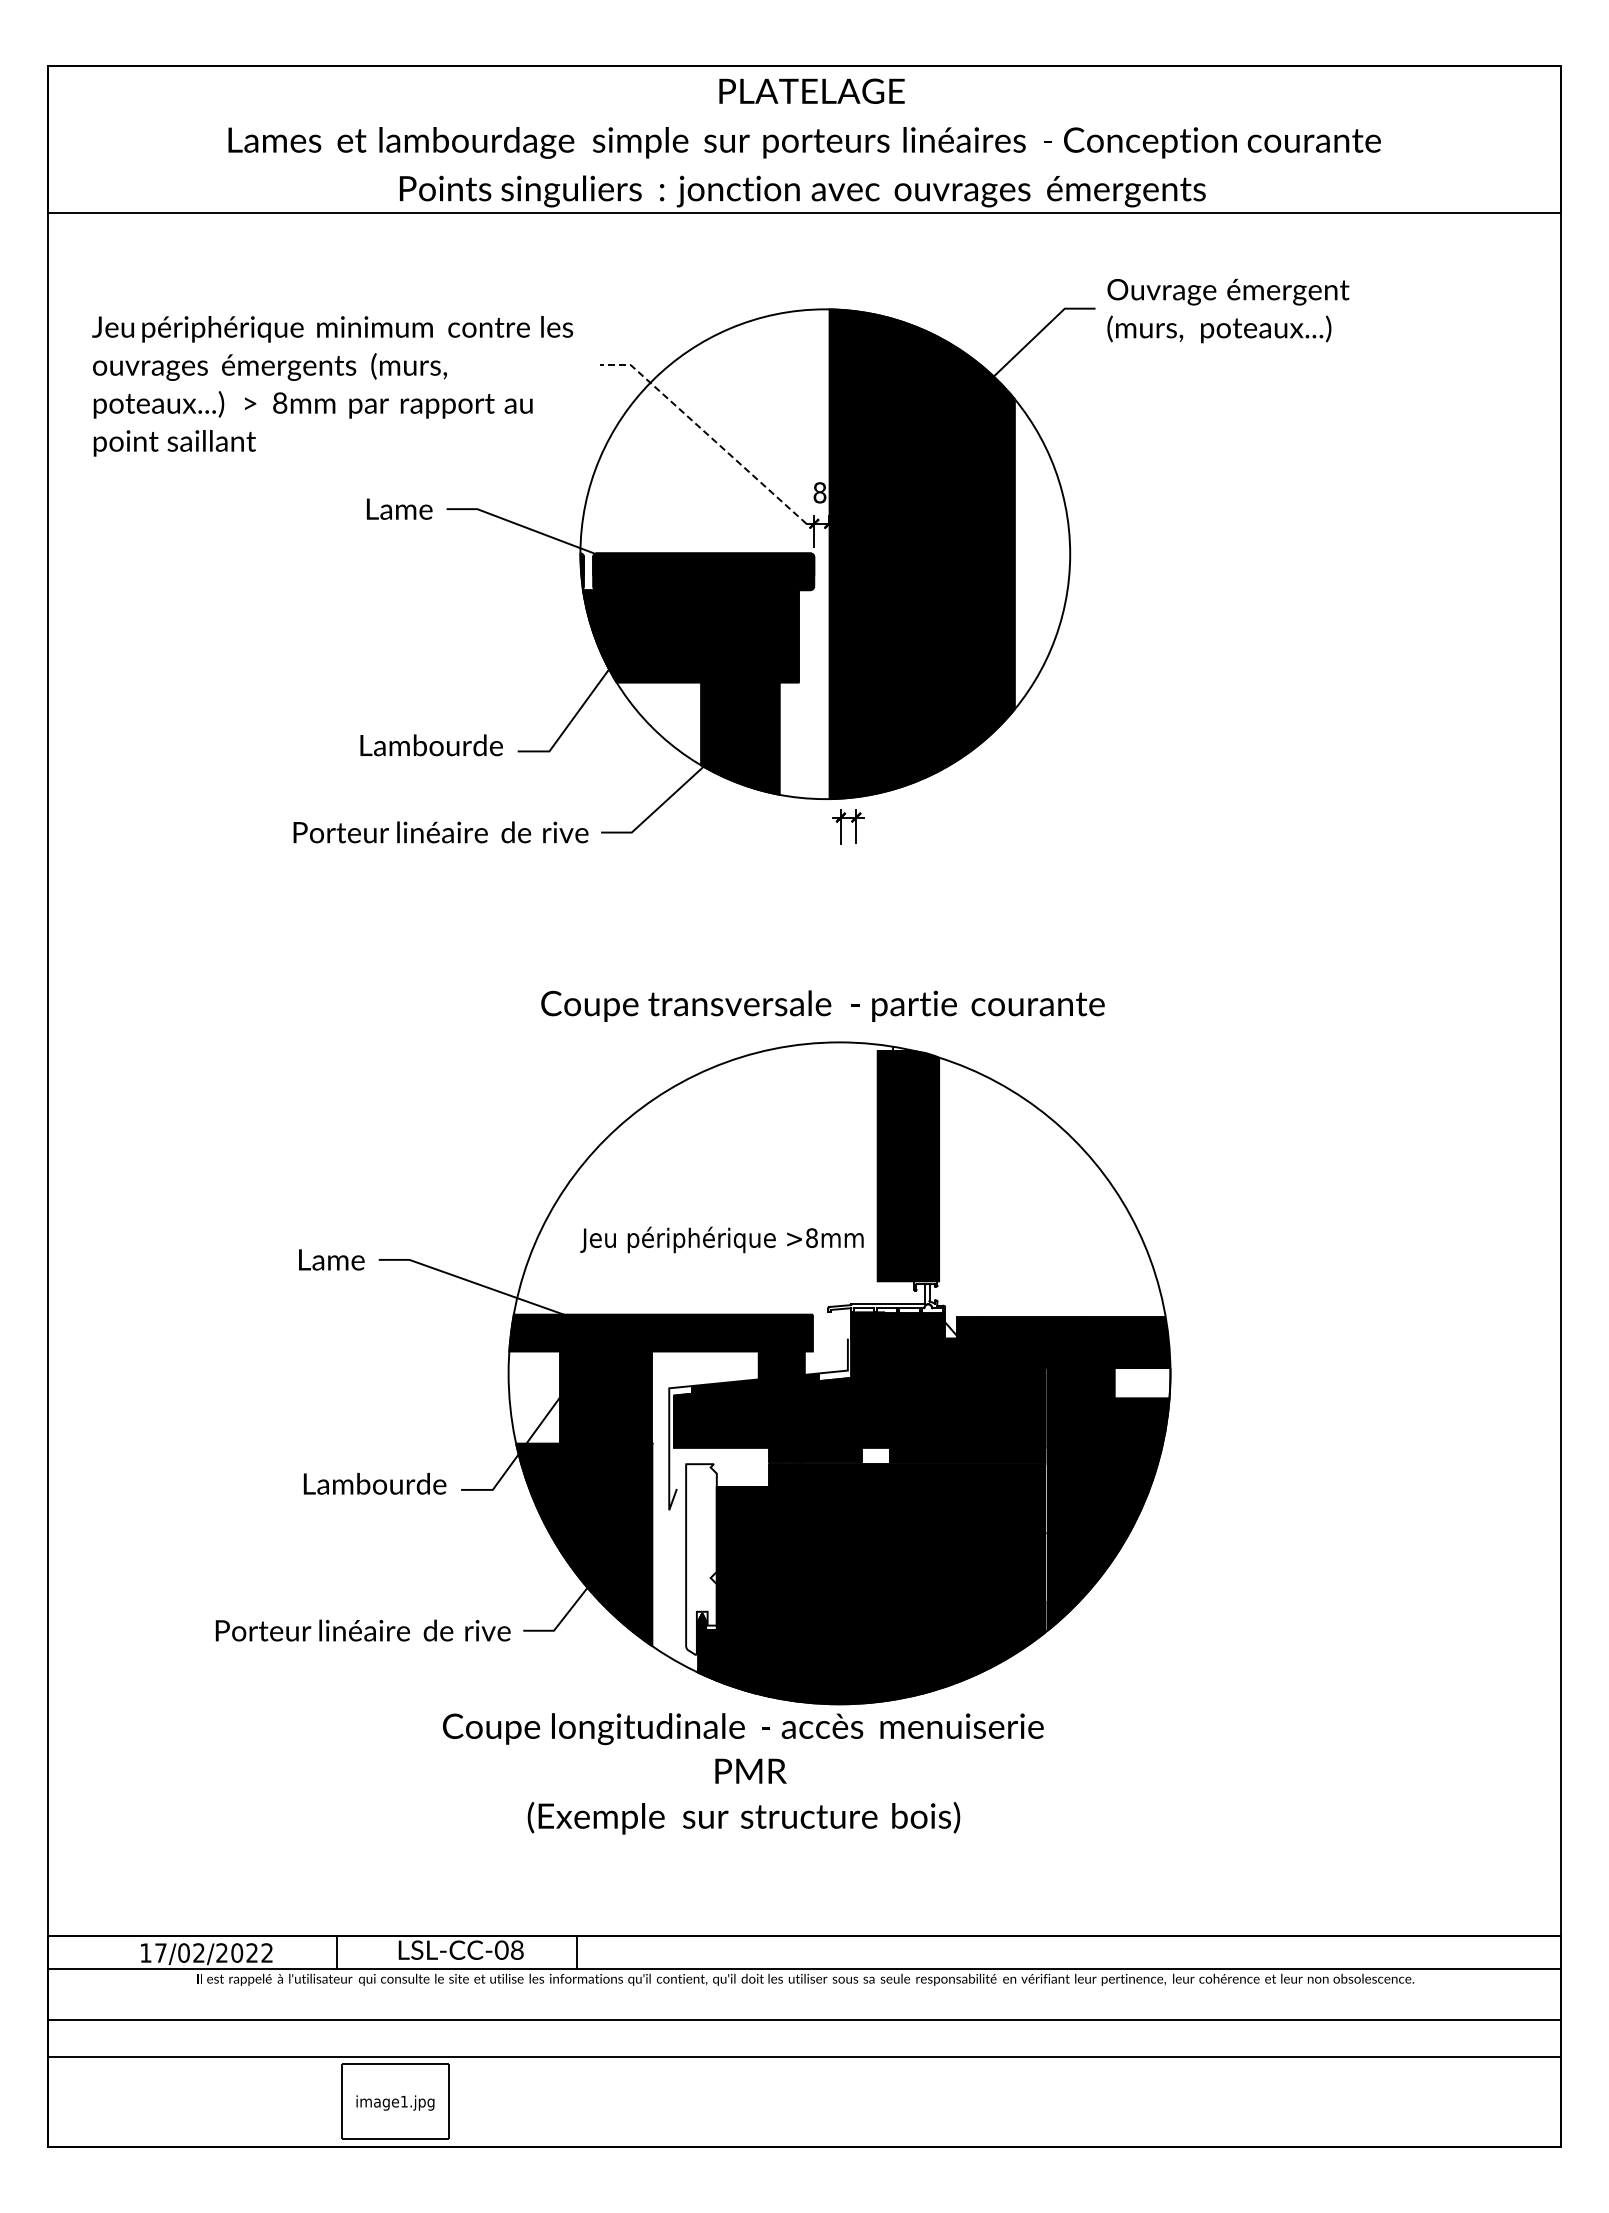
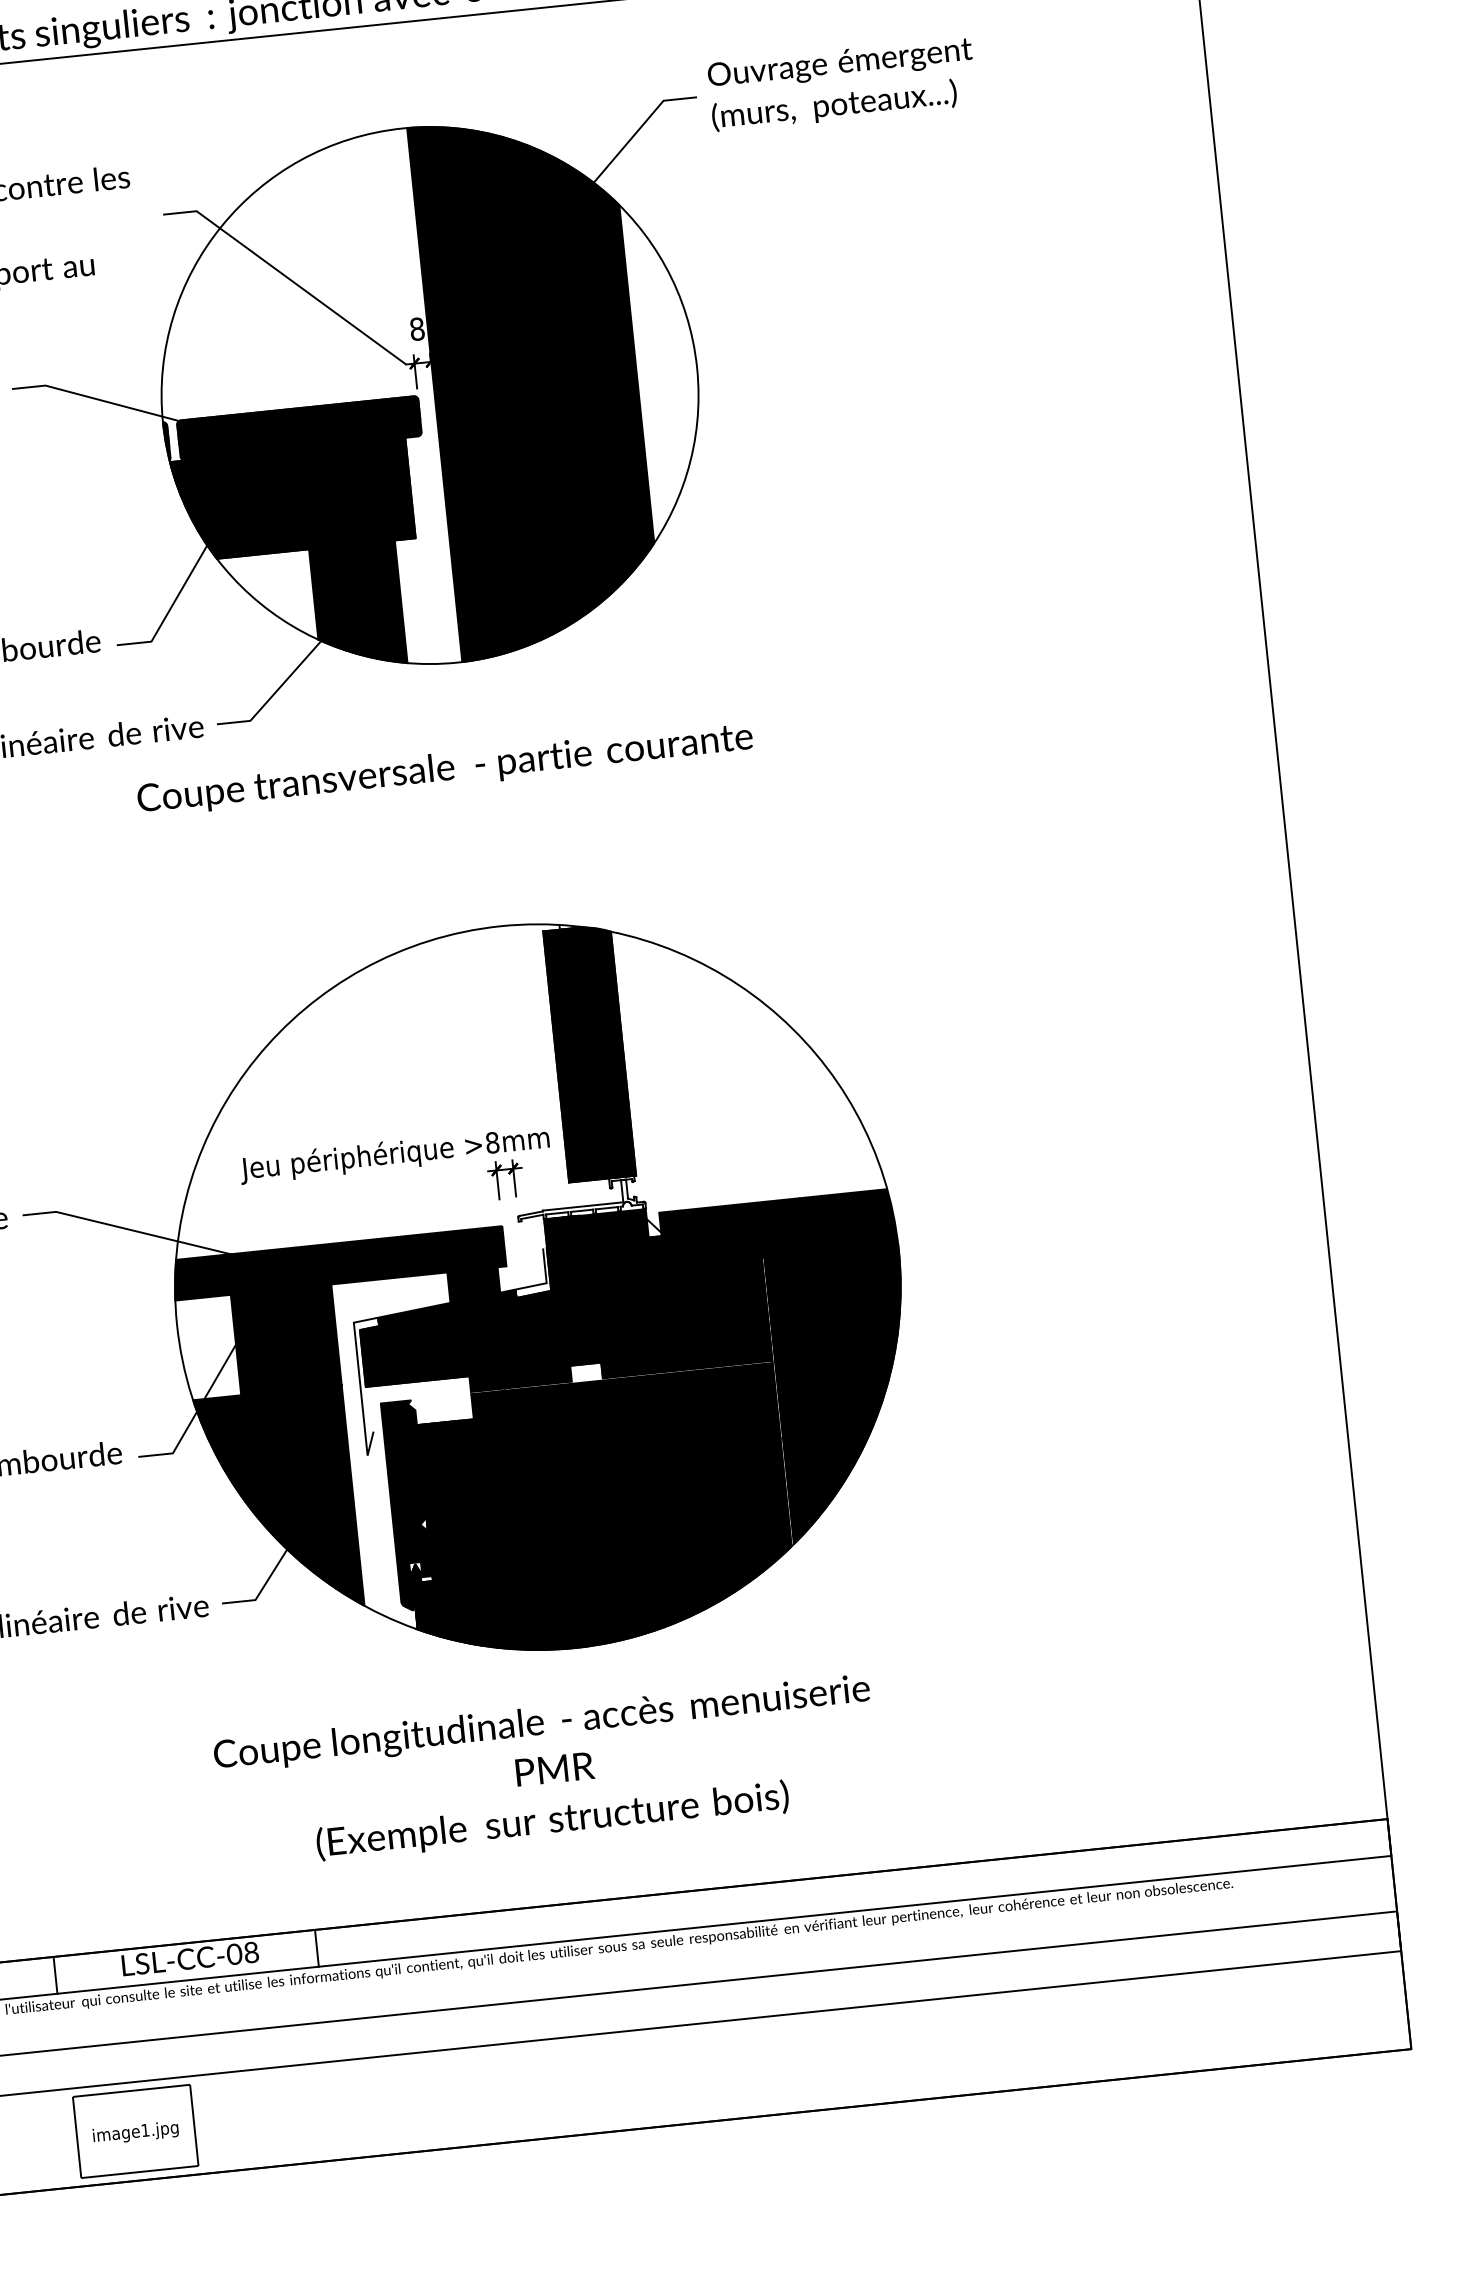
line: (706, 433) -> (286, 277), dashed -> solid
part: (848, 826) -> (505, 1179), moved
text: (822, 1005) -> (444, 769), moved
fill: (1142, 1382) -> (869, 1263), added
fill: (701, 1559) -> (408, 1505), added
text: (743, 1773) -> (547, 1772), moved

